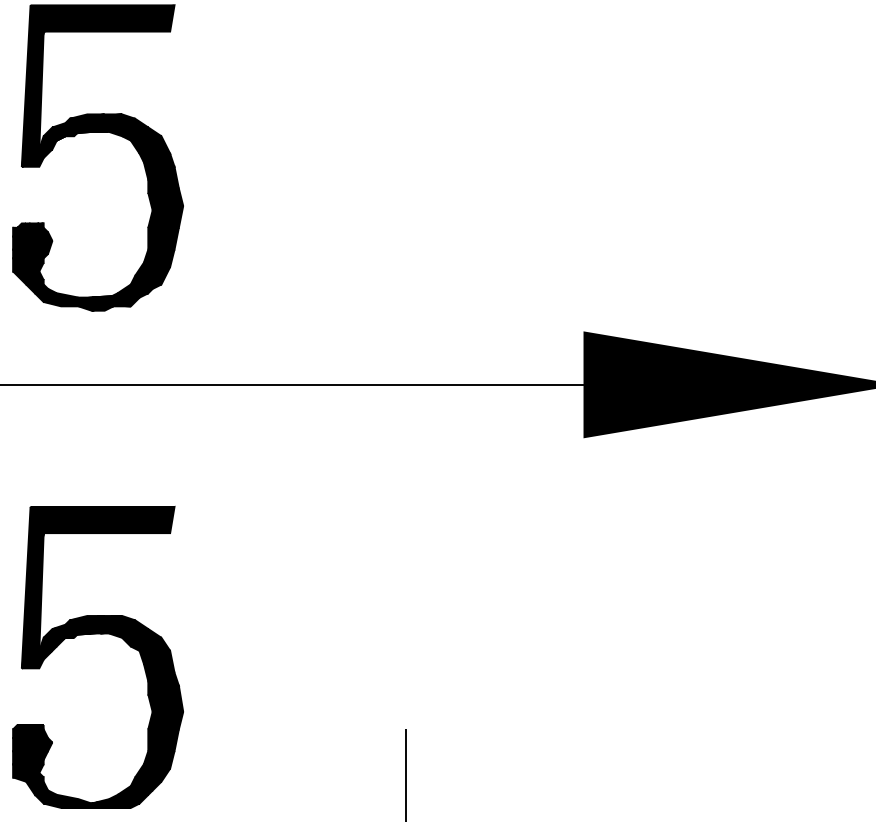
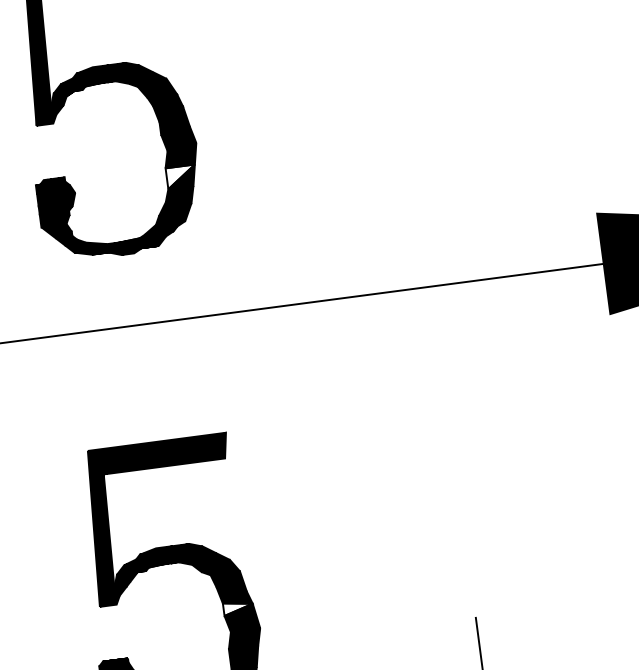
fill: (163, 238) -> (181, 176), removed
fill: (163, 687) -> (238, 607), removed

